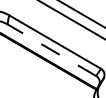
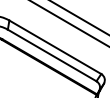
line: (51, 50) -> (51, 55), dashed -> solid

